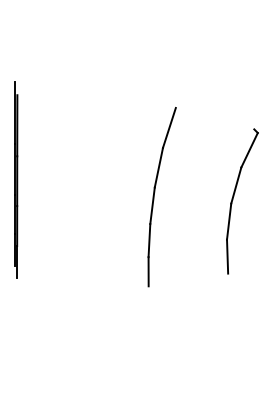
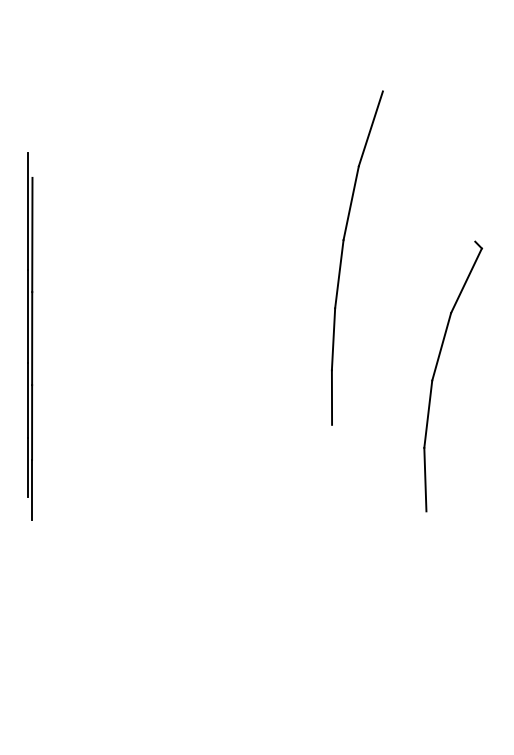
part: (154, 197) -> (342, 258), moved

